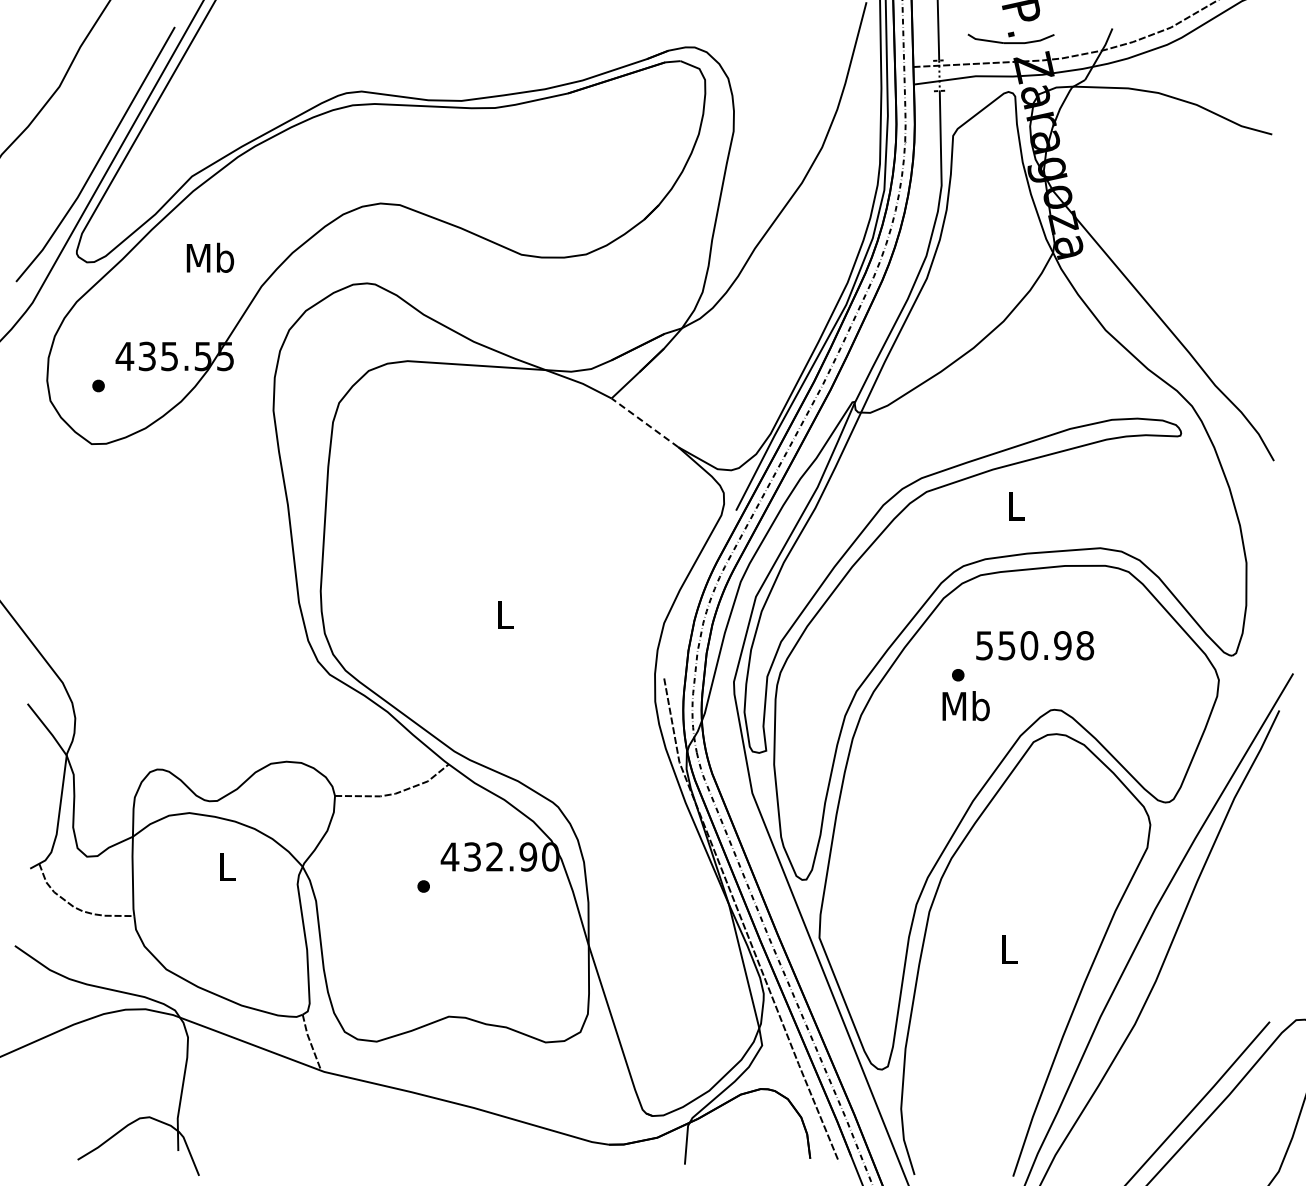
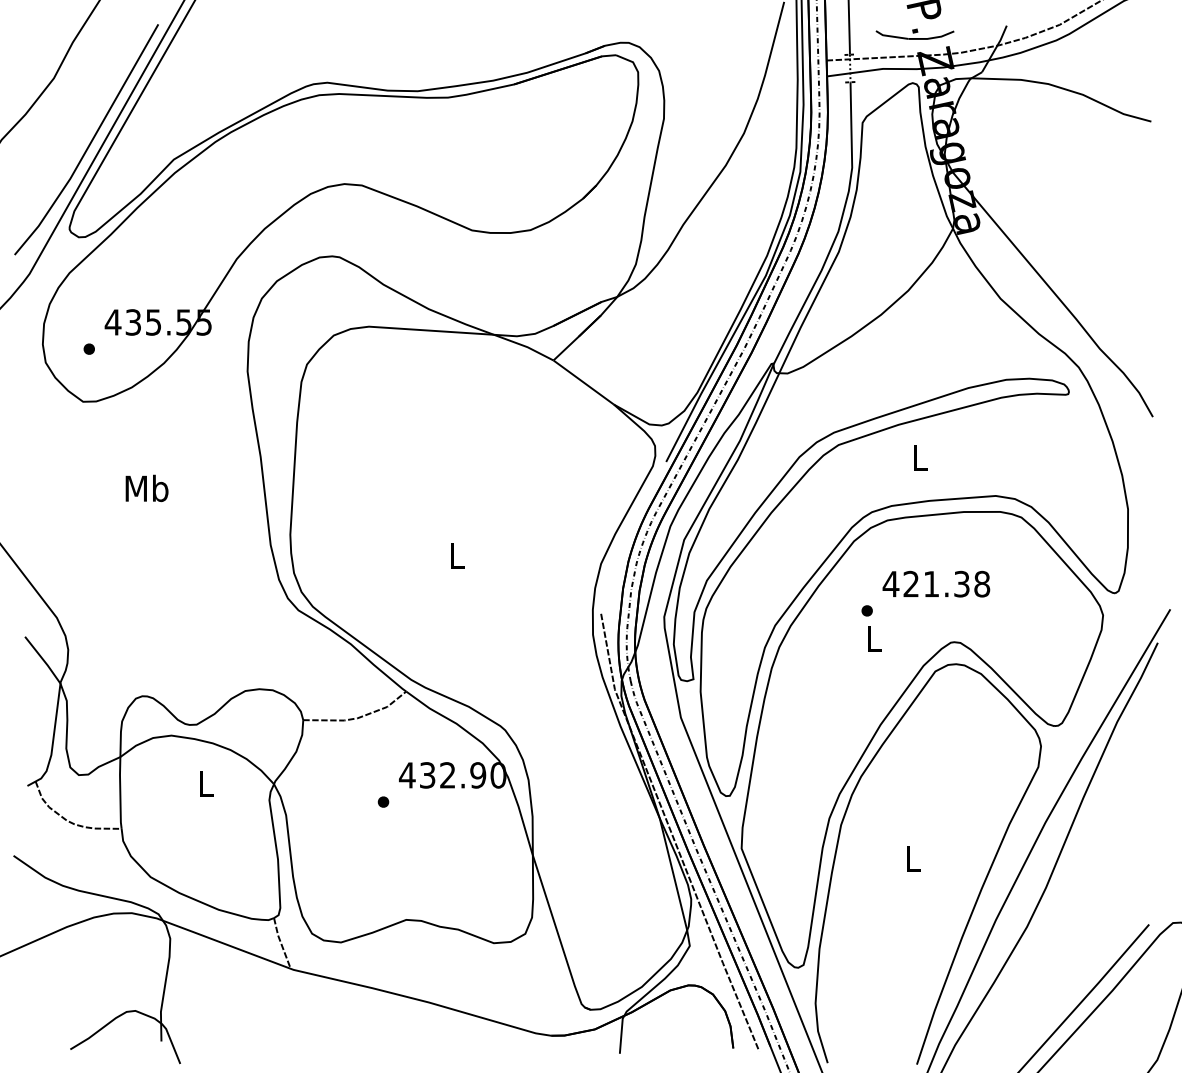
text: (210, 257) -> (147, 488), moved
line: (644, 422) -> (583, 382), dashed -> solid
text: (1023, 645) -> (926, 584), 550.98 -> 421.38
text: (965, 706) -> (873, 639), Mb -> L

